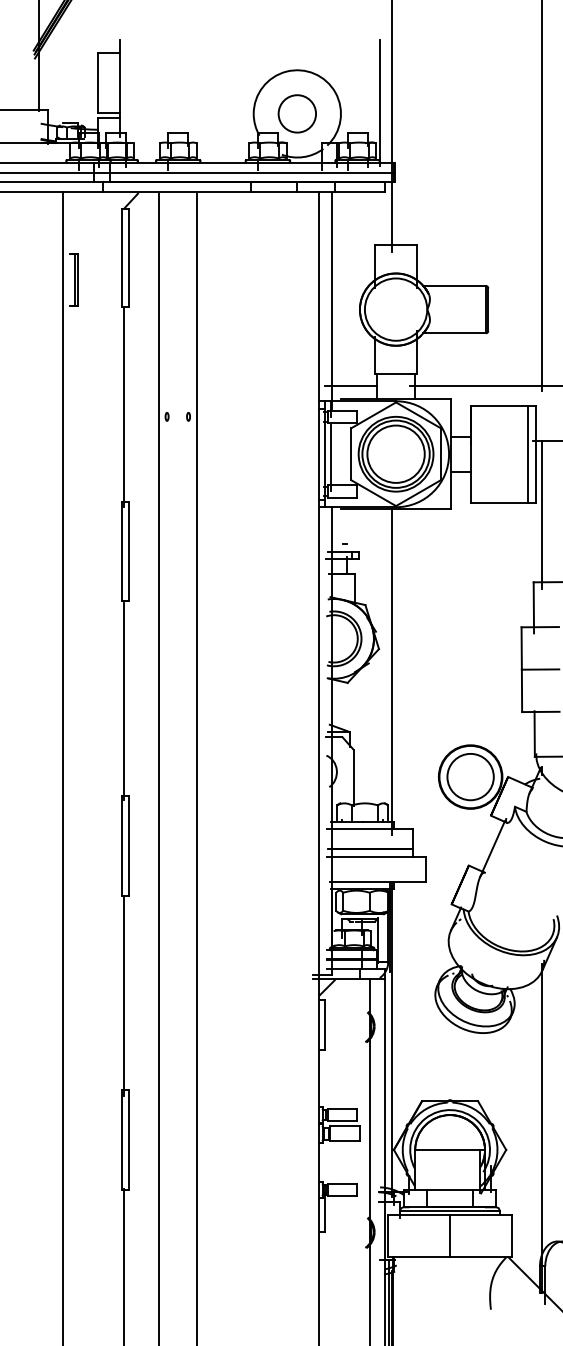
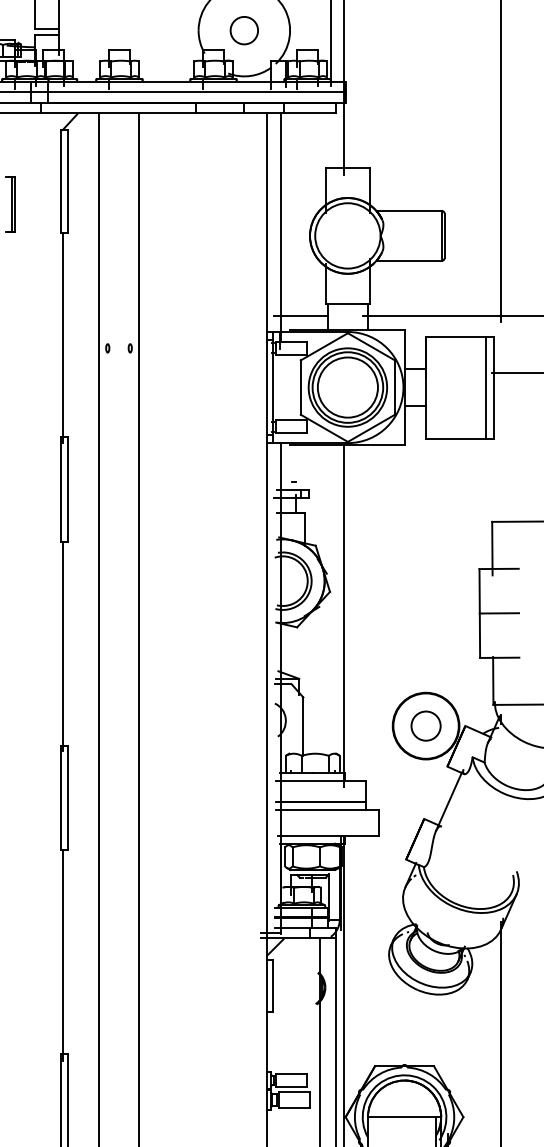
circle: (297, 113) -> (244, 30), size x0.7
line: (331, 458) -> (280, 392), removed
line: (541, 514) -> (500, 450), removed
circle: (470, 776) -> (425, 725), size x0.6

